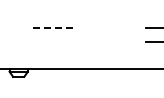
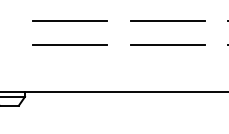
line: (54, 27) -> (70, 20), dashed -> solid
line: (110, 27) -> (167, 20), added
line: (53, 41) -> (69, 44), added
line: (110, 41) -> (167, 44), added

